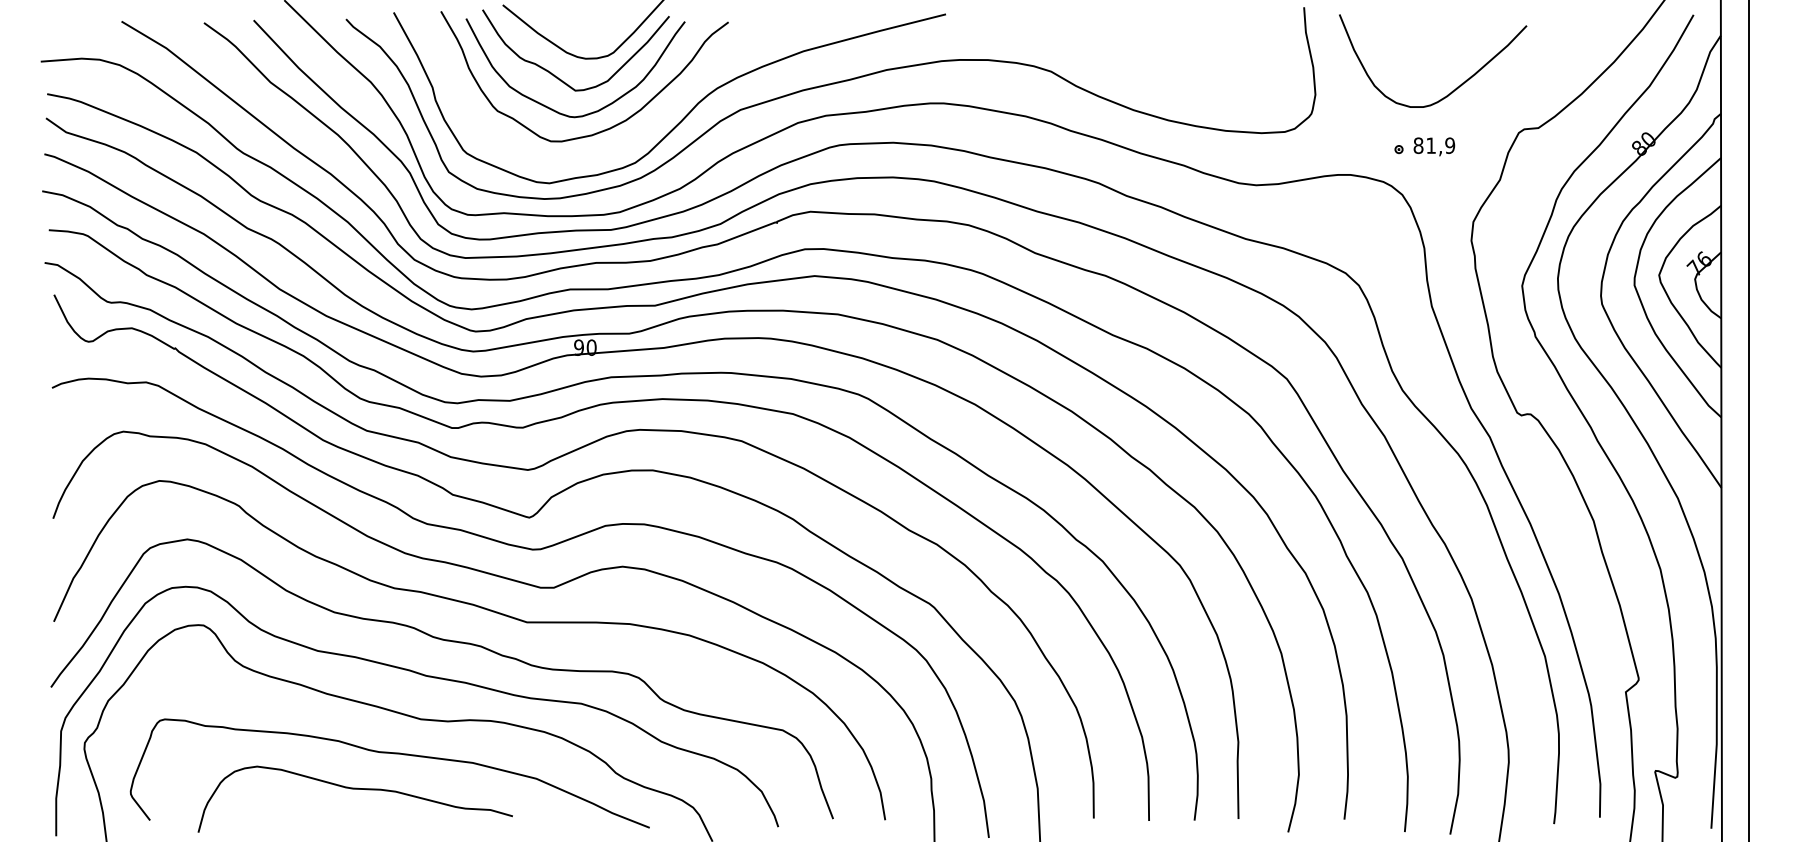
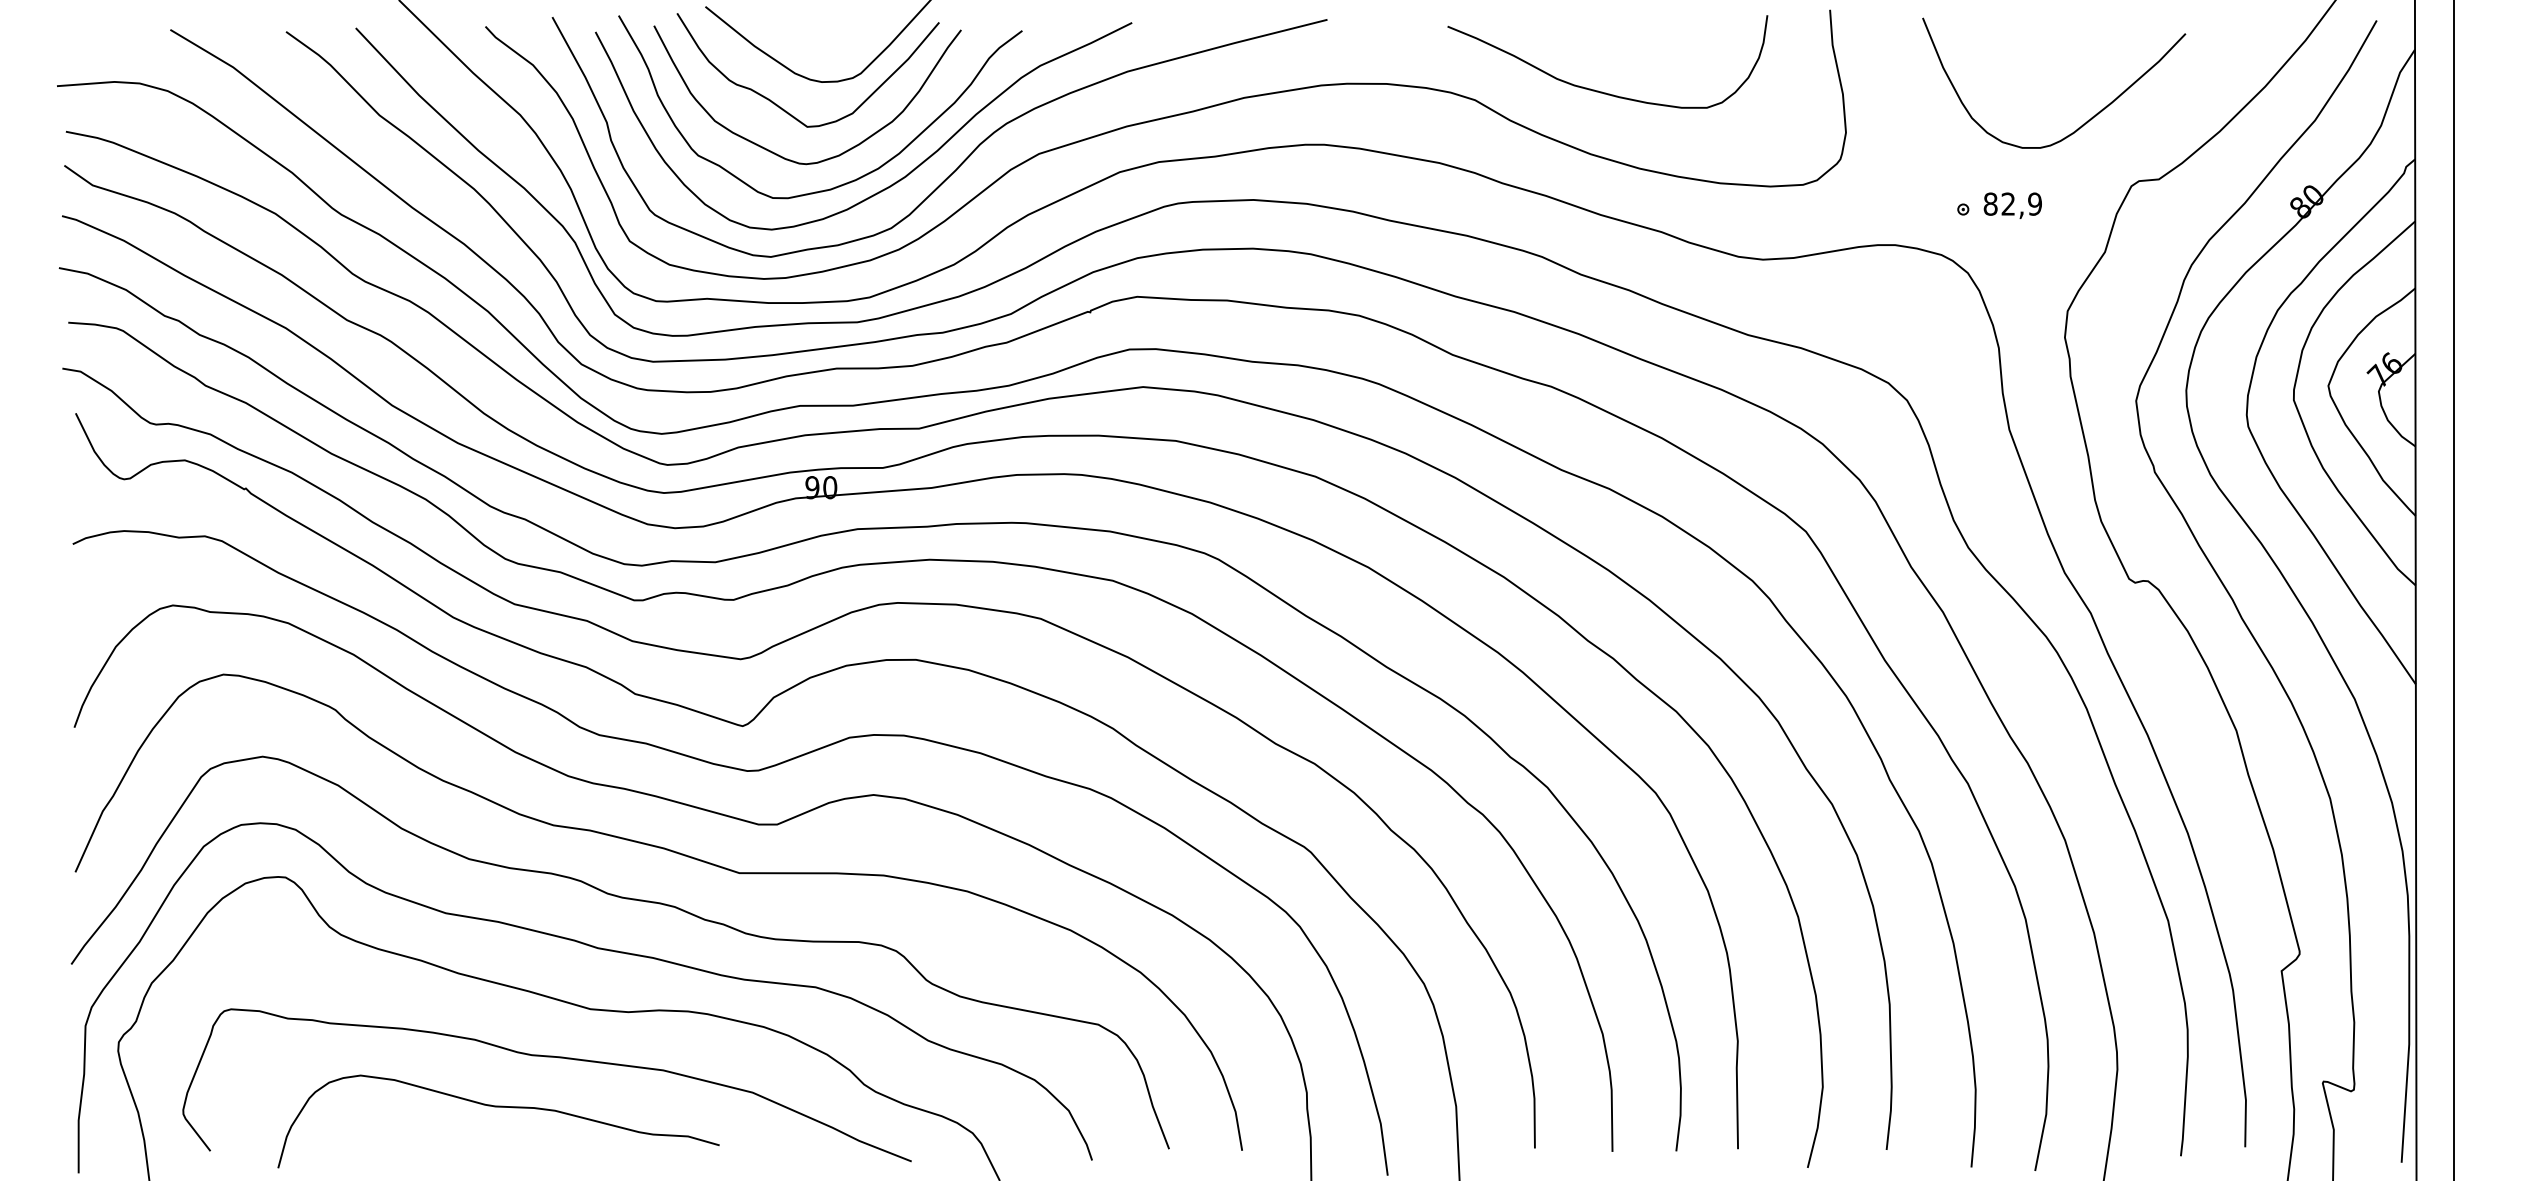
curve: (1139, 64) -> (1598, 90), added
curve: (1454, 89) -> (2083, 123), moved
curve: (639, 128) -> (897, 180), added
text: (1430, 145) -> (2007, 203), 81,9 -> 82,9

